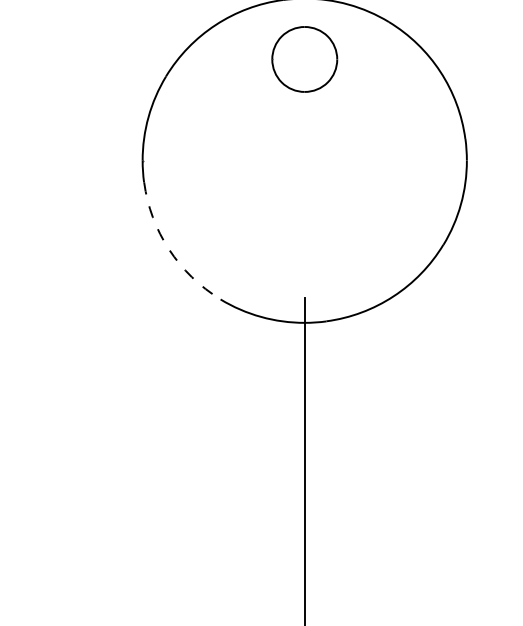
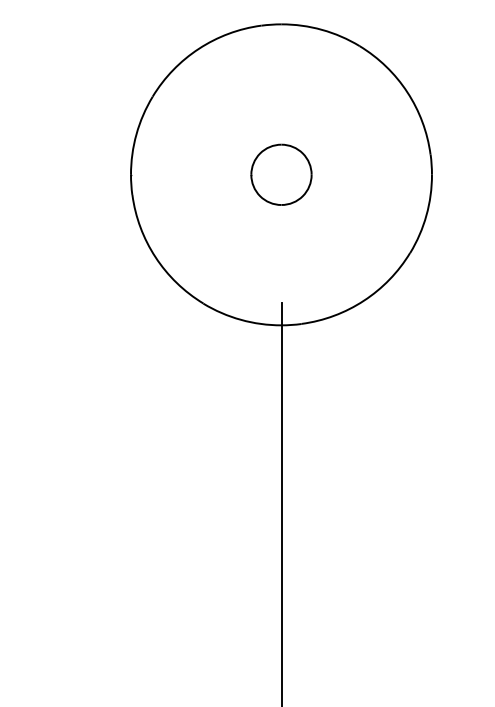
part: (304, 59) -> (281, 174), moved
arc: (169, 249) -> (155, 257), dashed -> solid

